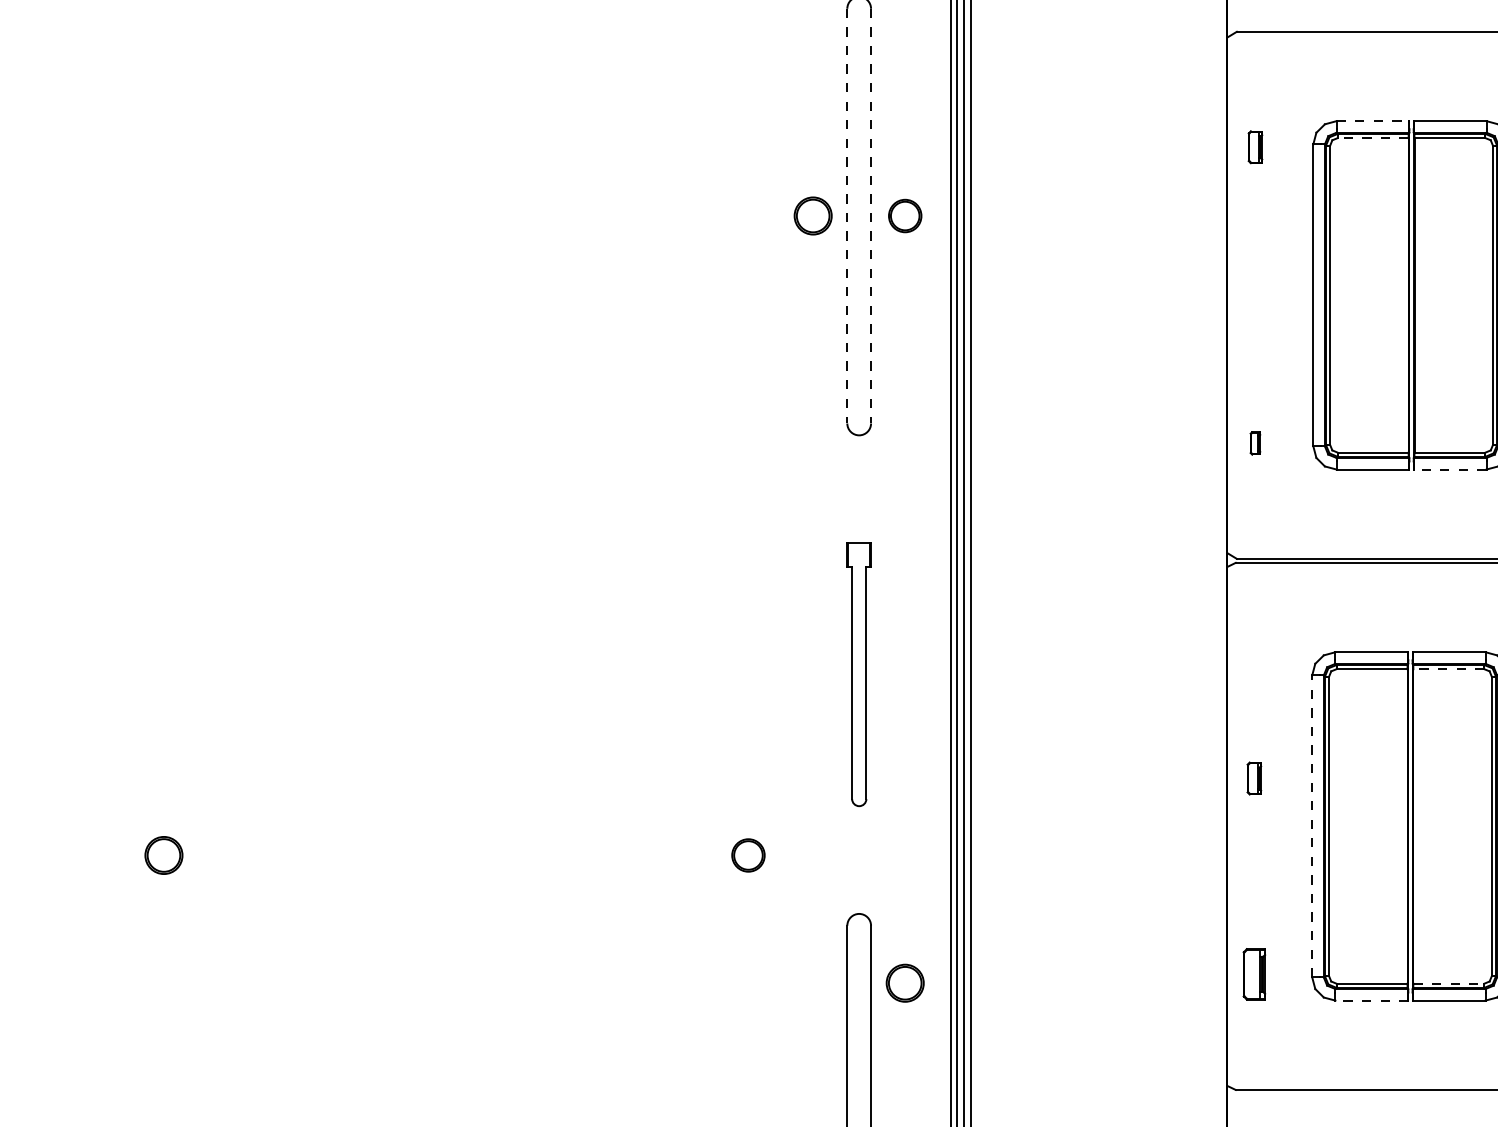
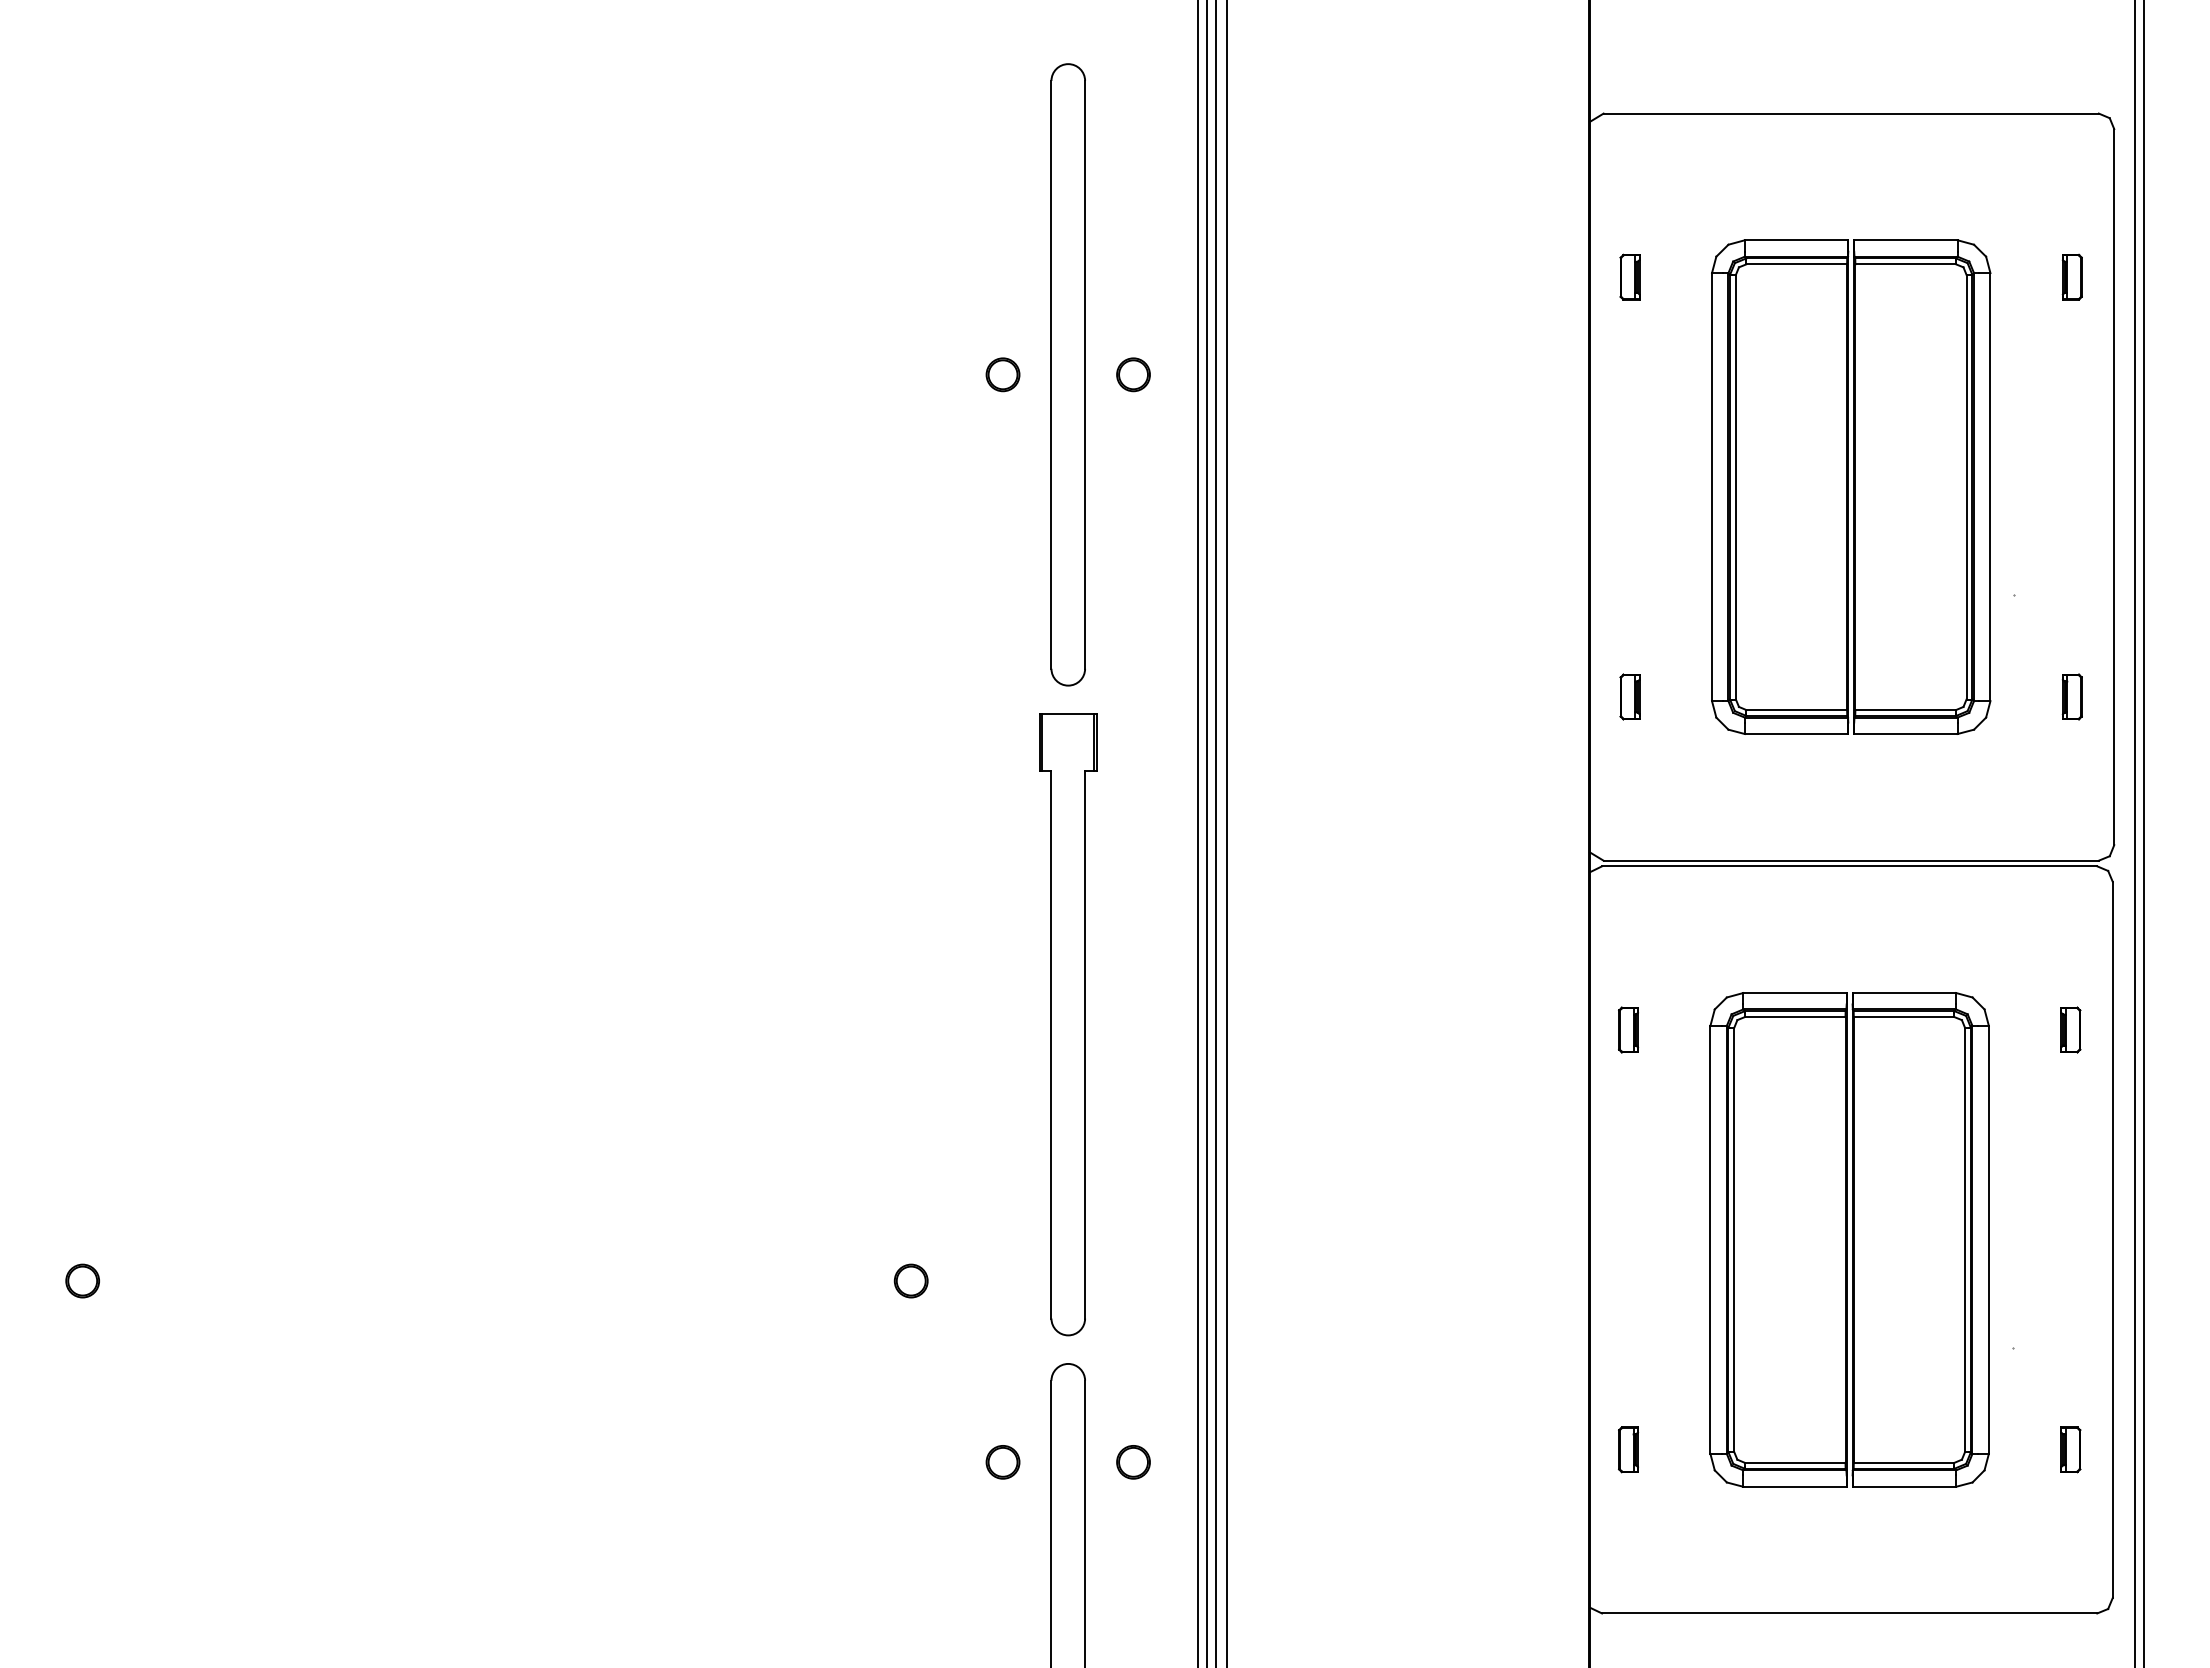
line: (1372, 121) -> (1796, 240), dashed -> solid
line: (1372, 138) -> (1796, 264), dashed -> solid
part: (812, 215) -> (1002, 374), size x0.62
line: (847, 215) -> (1051, 374), dashed -> solid
line: (871, 215) -> (1085, 374), dashed -> solid
part: (905, 215) -> (1133, 374), size x0.71
part: (1255, 443) -> (1629, 696), size x1.43
line: (1449, 469) -> (1905, 734), dashed -> solid
line: (1448, 669) -> (1903, 1017), dashed -> solid
part: (859, 674) -> (1068, 1024), size x1.67
part: (1254, 778) -> (1628, 1029), moved
line: (1312, 826) -> (1710, 1239), dashed -> solid
part: (163, 855) -> (82, 1280), size x0.62
part: (747, 855) -> (910, 1280), size x0.71
part: (1254, 974) -> (1628, 1449), size x0.62
part: (812, 983) -> (1002, 1462), added
part: (905, 983) -> (1133, 1462), size x0.62
line: (1449, 983) -> (1904, 1462), dashed -> solid
line: (1372, 1000) -> (1795, 1486), dashed -> solid

